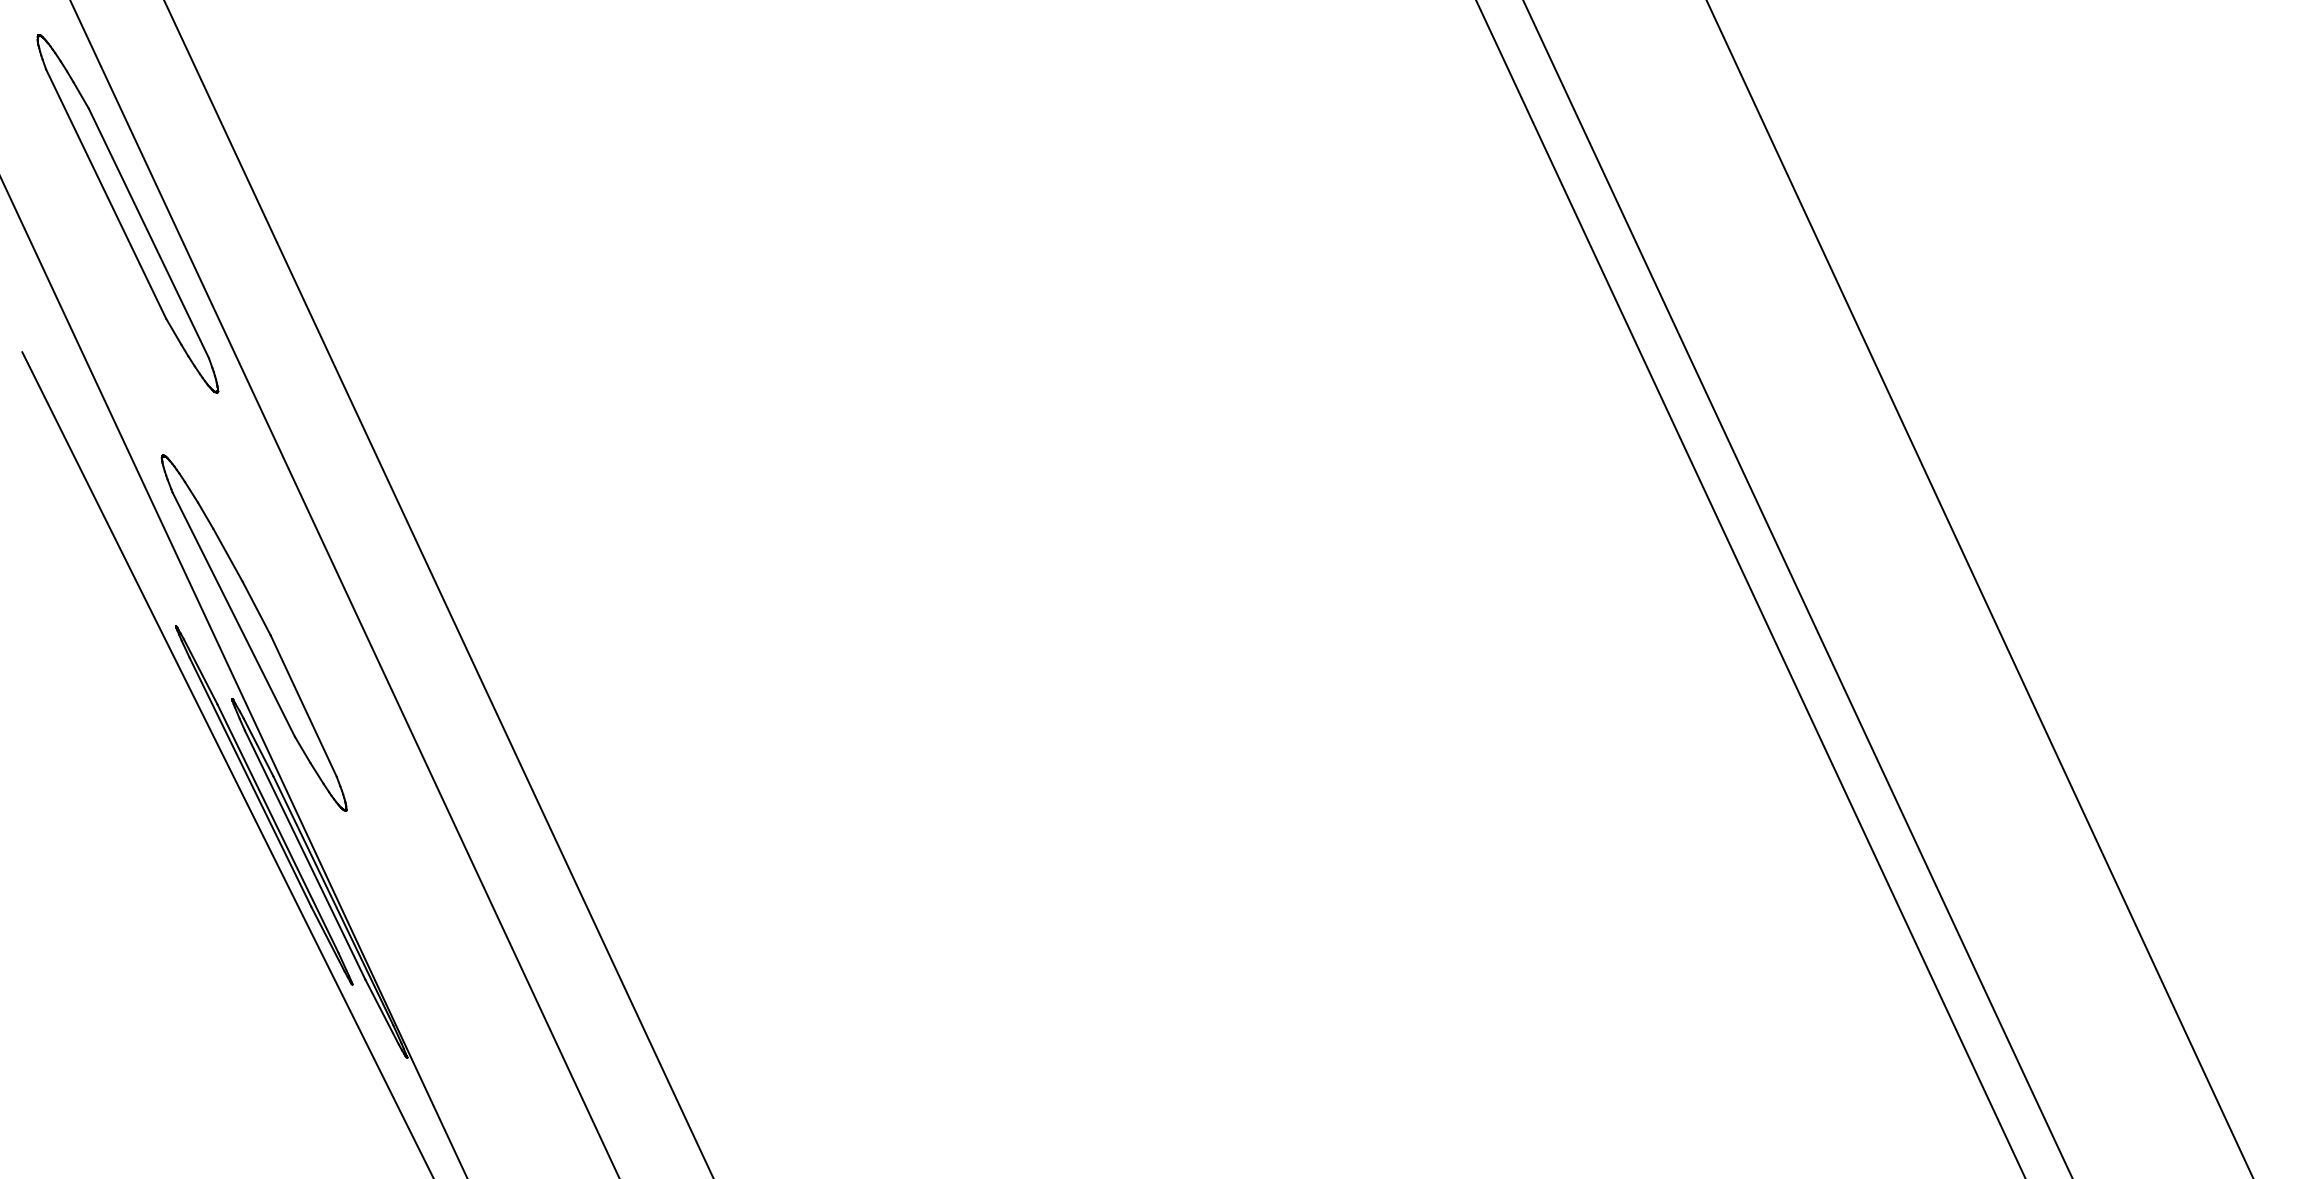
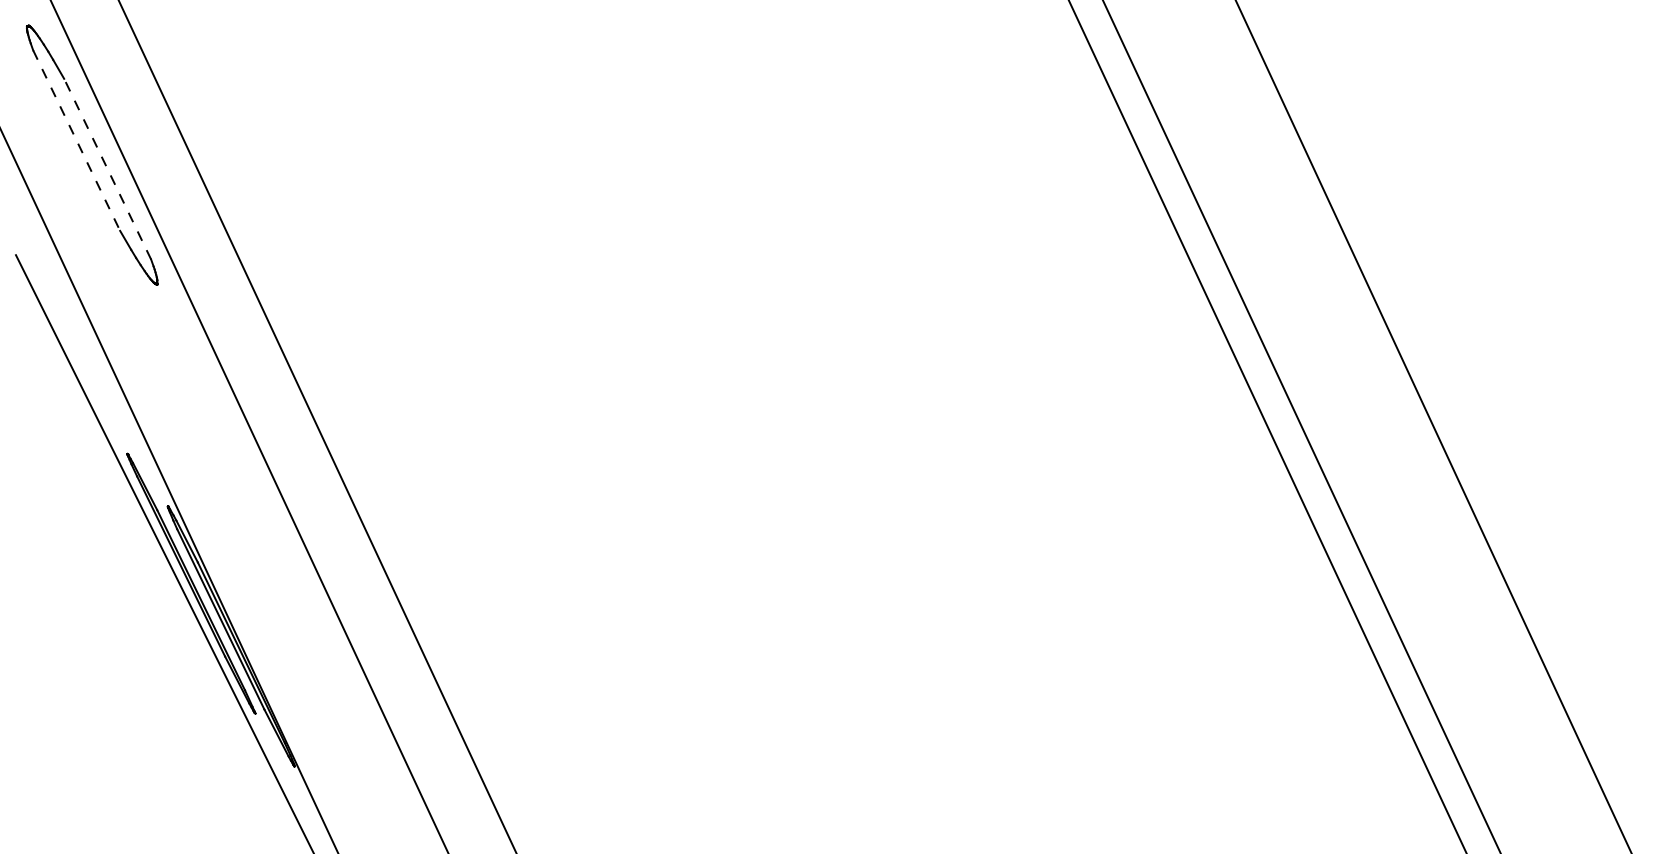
line: (106, 194) -> (76, 140), solid -> dashed
line: (148, 233) -> (107, 169), solid -> dashed
part: (253, 632) -> (183, 458), removed

